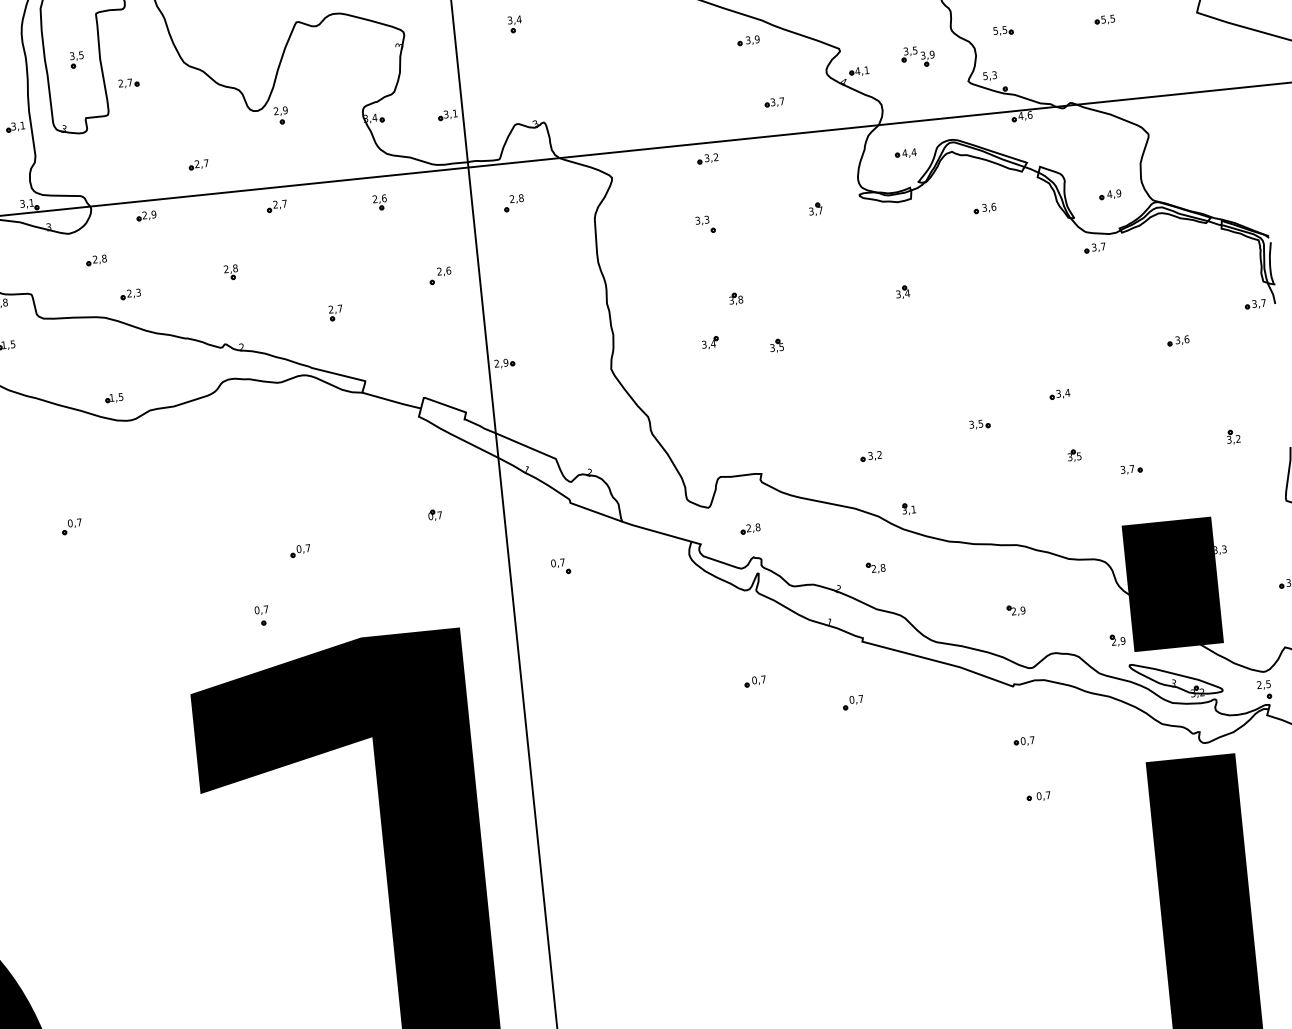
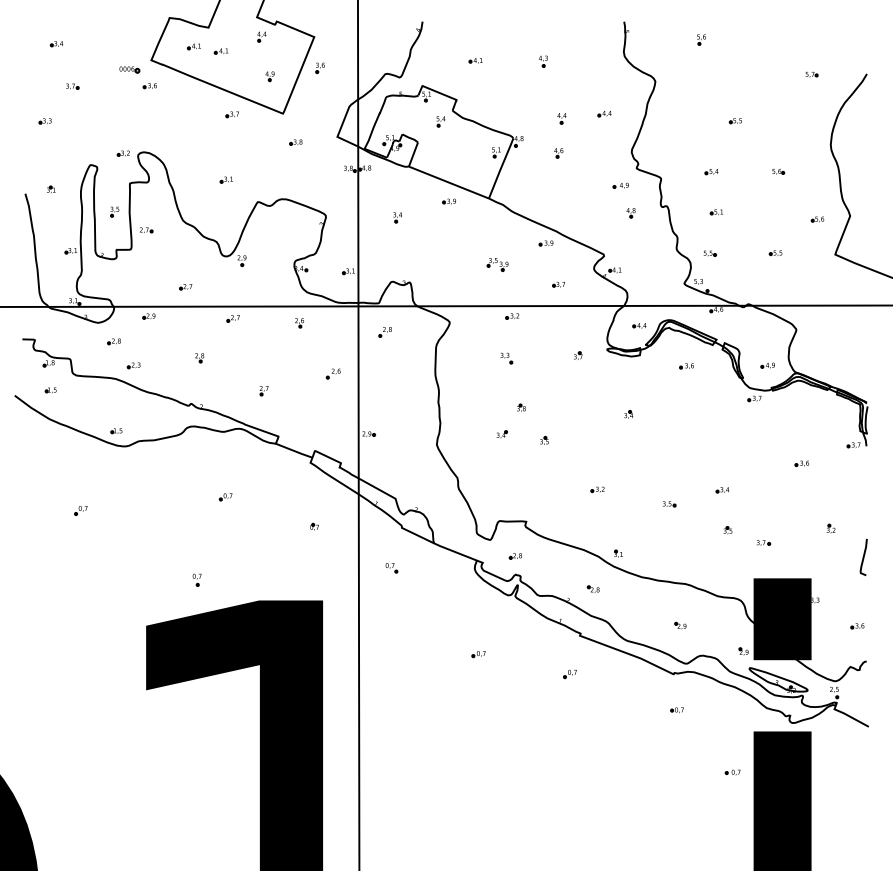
part: (917, 56) -> (497, 264), moved
part: (870, 456) -> (597, 489), moved
part: (299, 551) -> (225, 497), moved
part: (754, 681) -> (478, 654), moved
part: (1038, 796) -> (732, 772), moved

